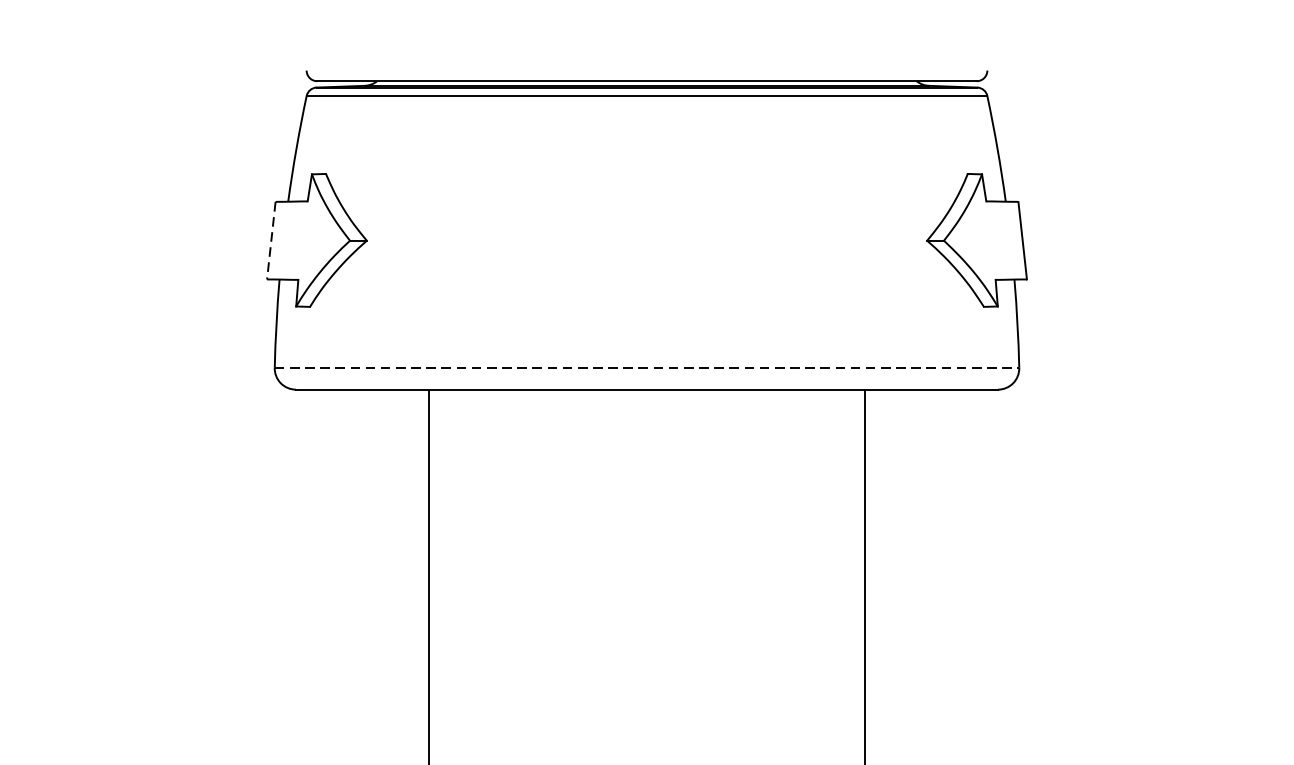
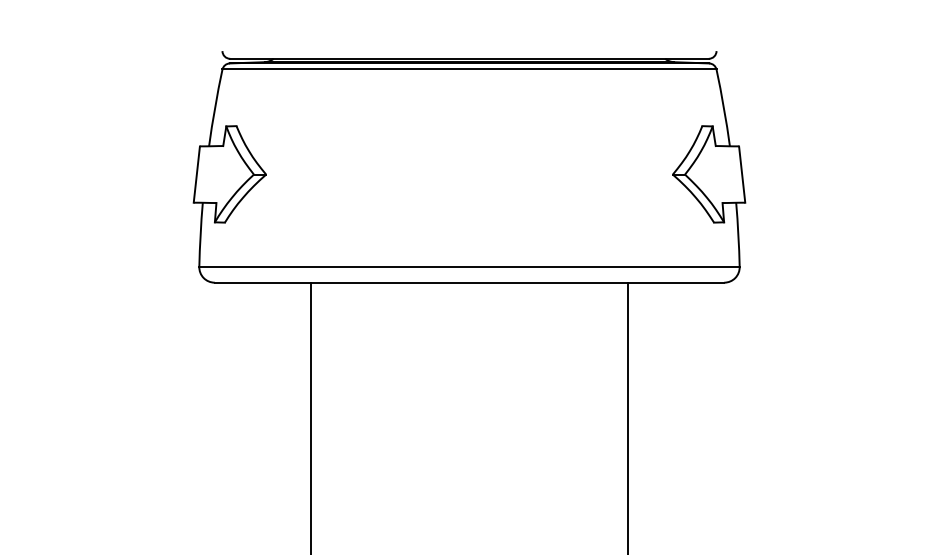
line: (270, 241) -> (196, 175), dashed -> solid
line: (648, 367) -> (470, 266), dashed -> solid

